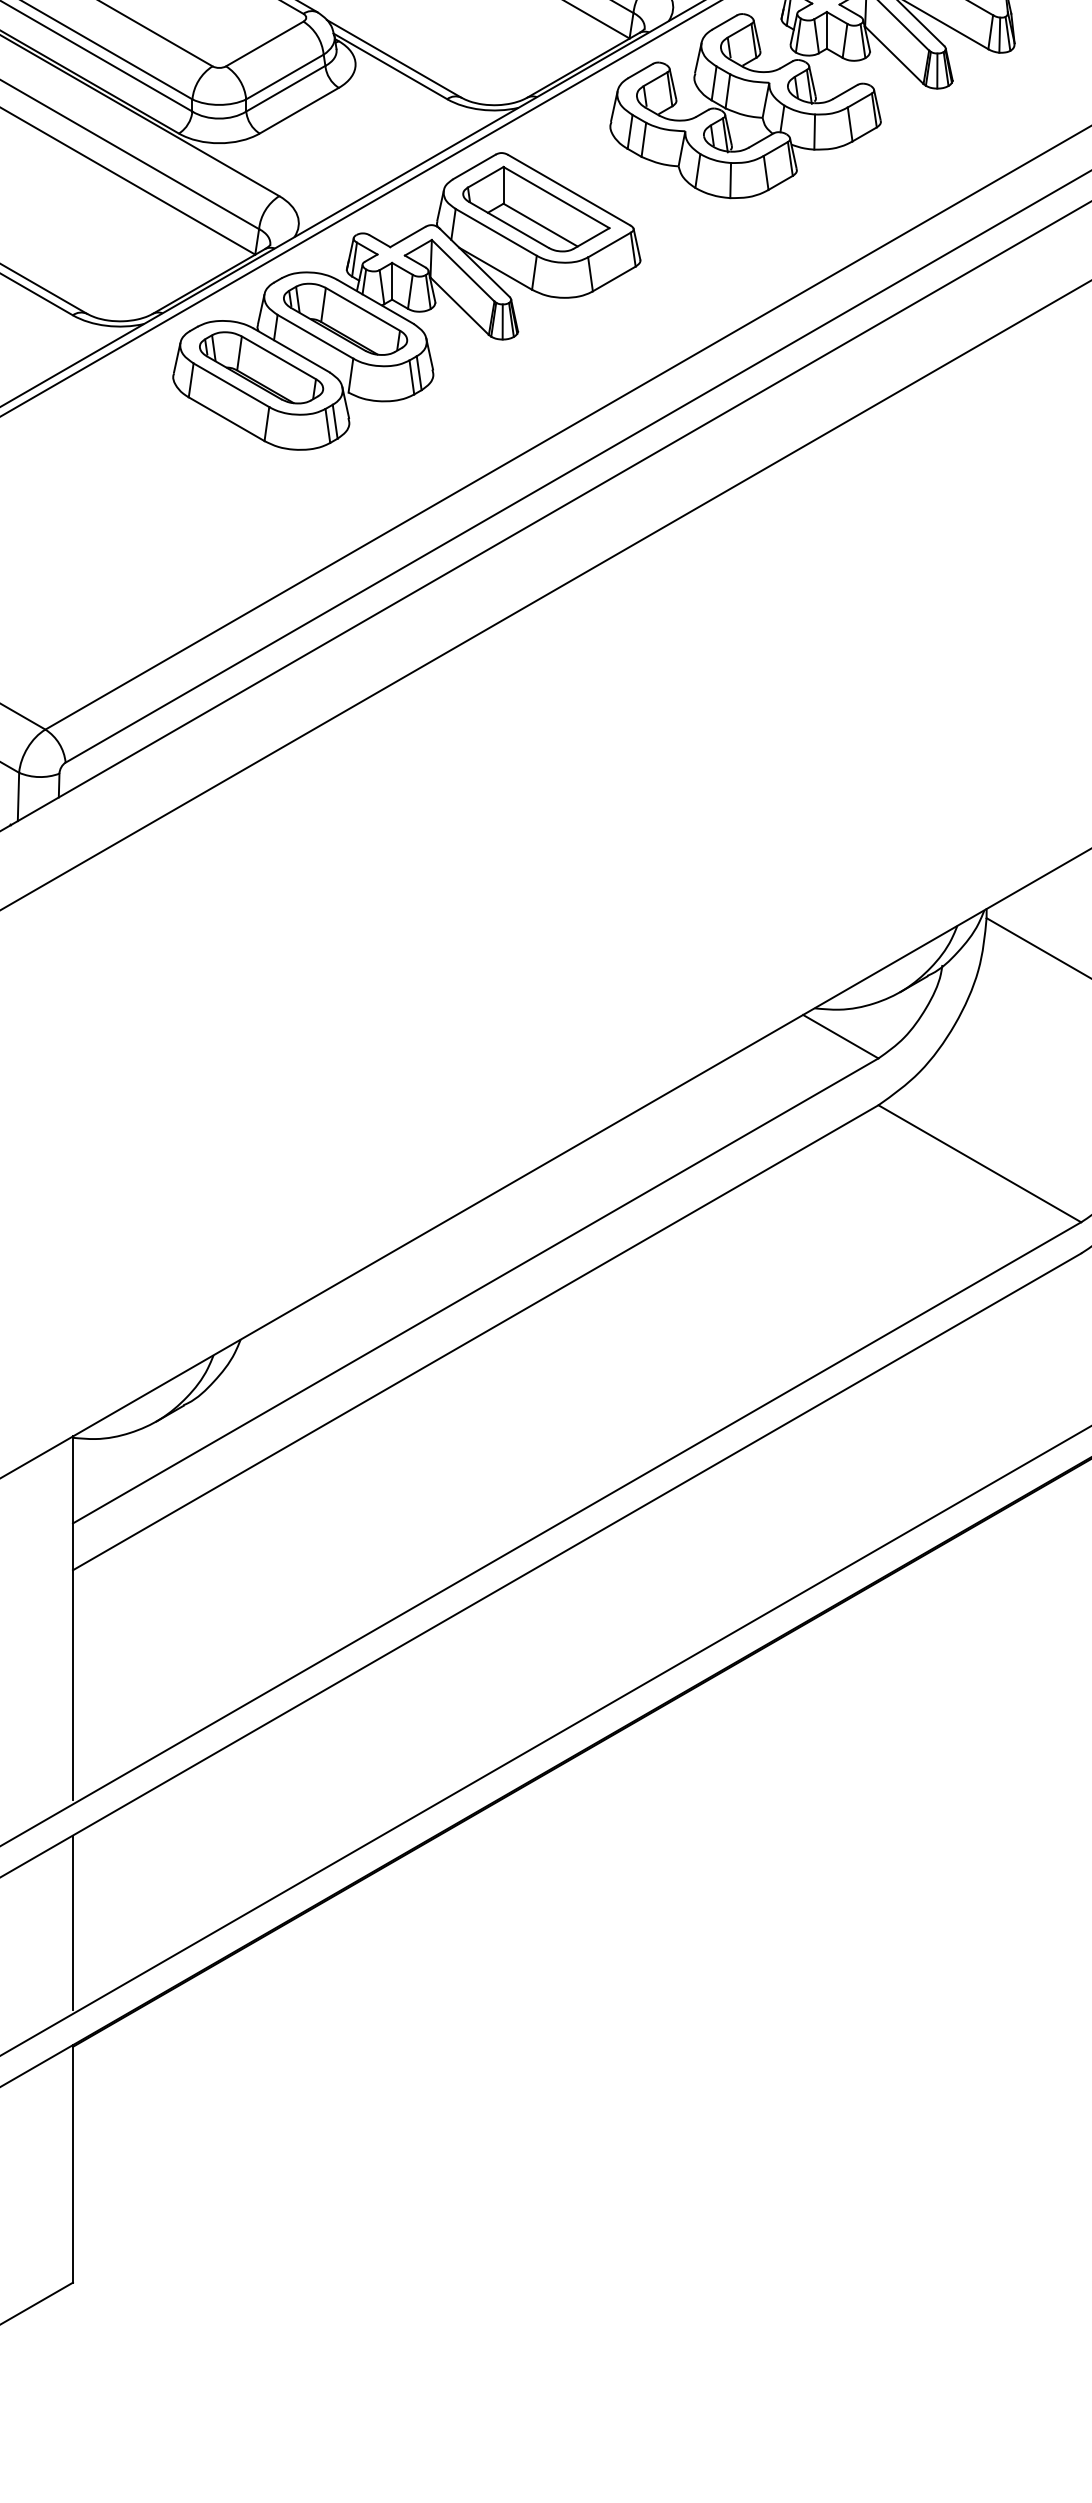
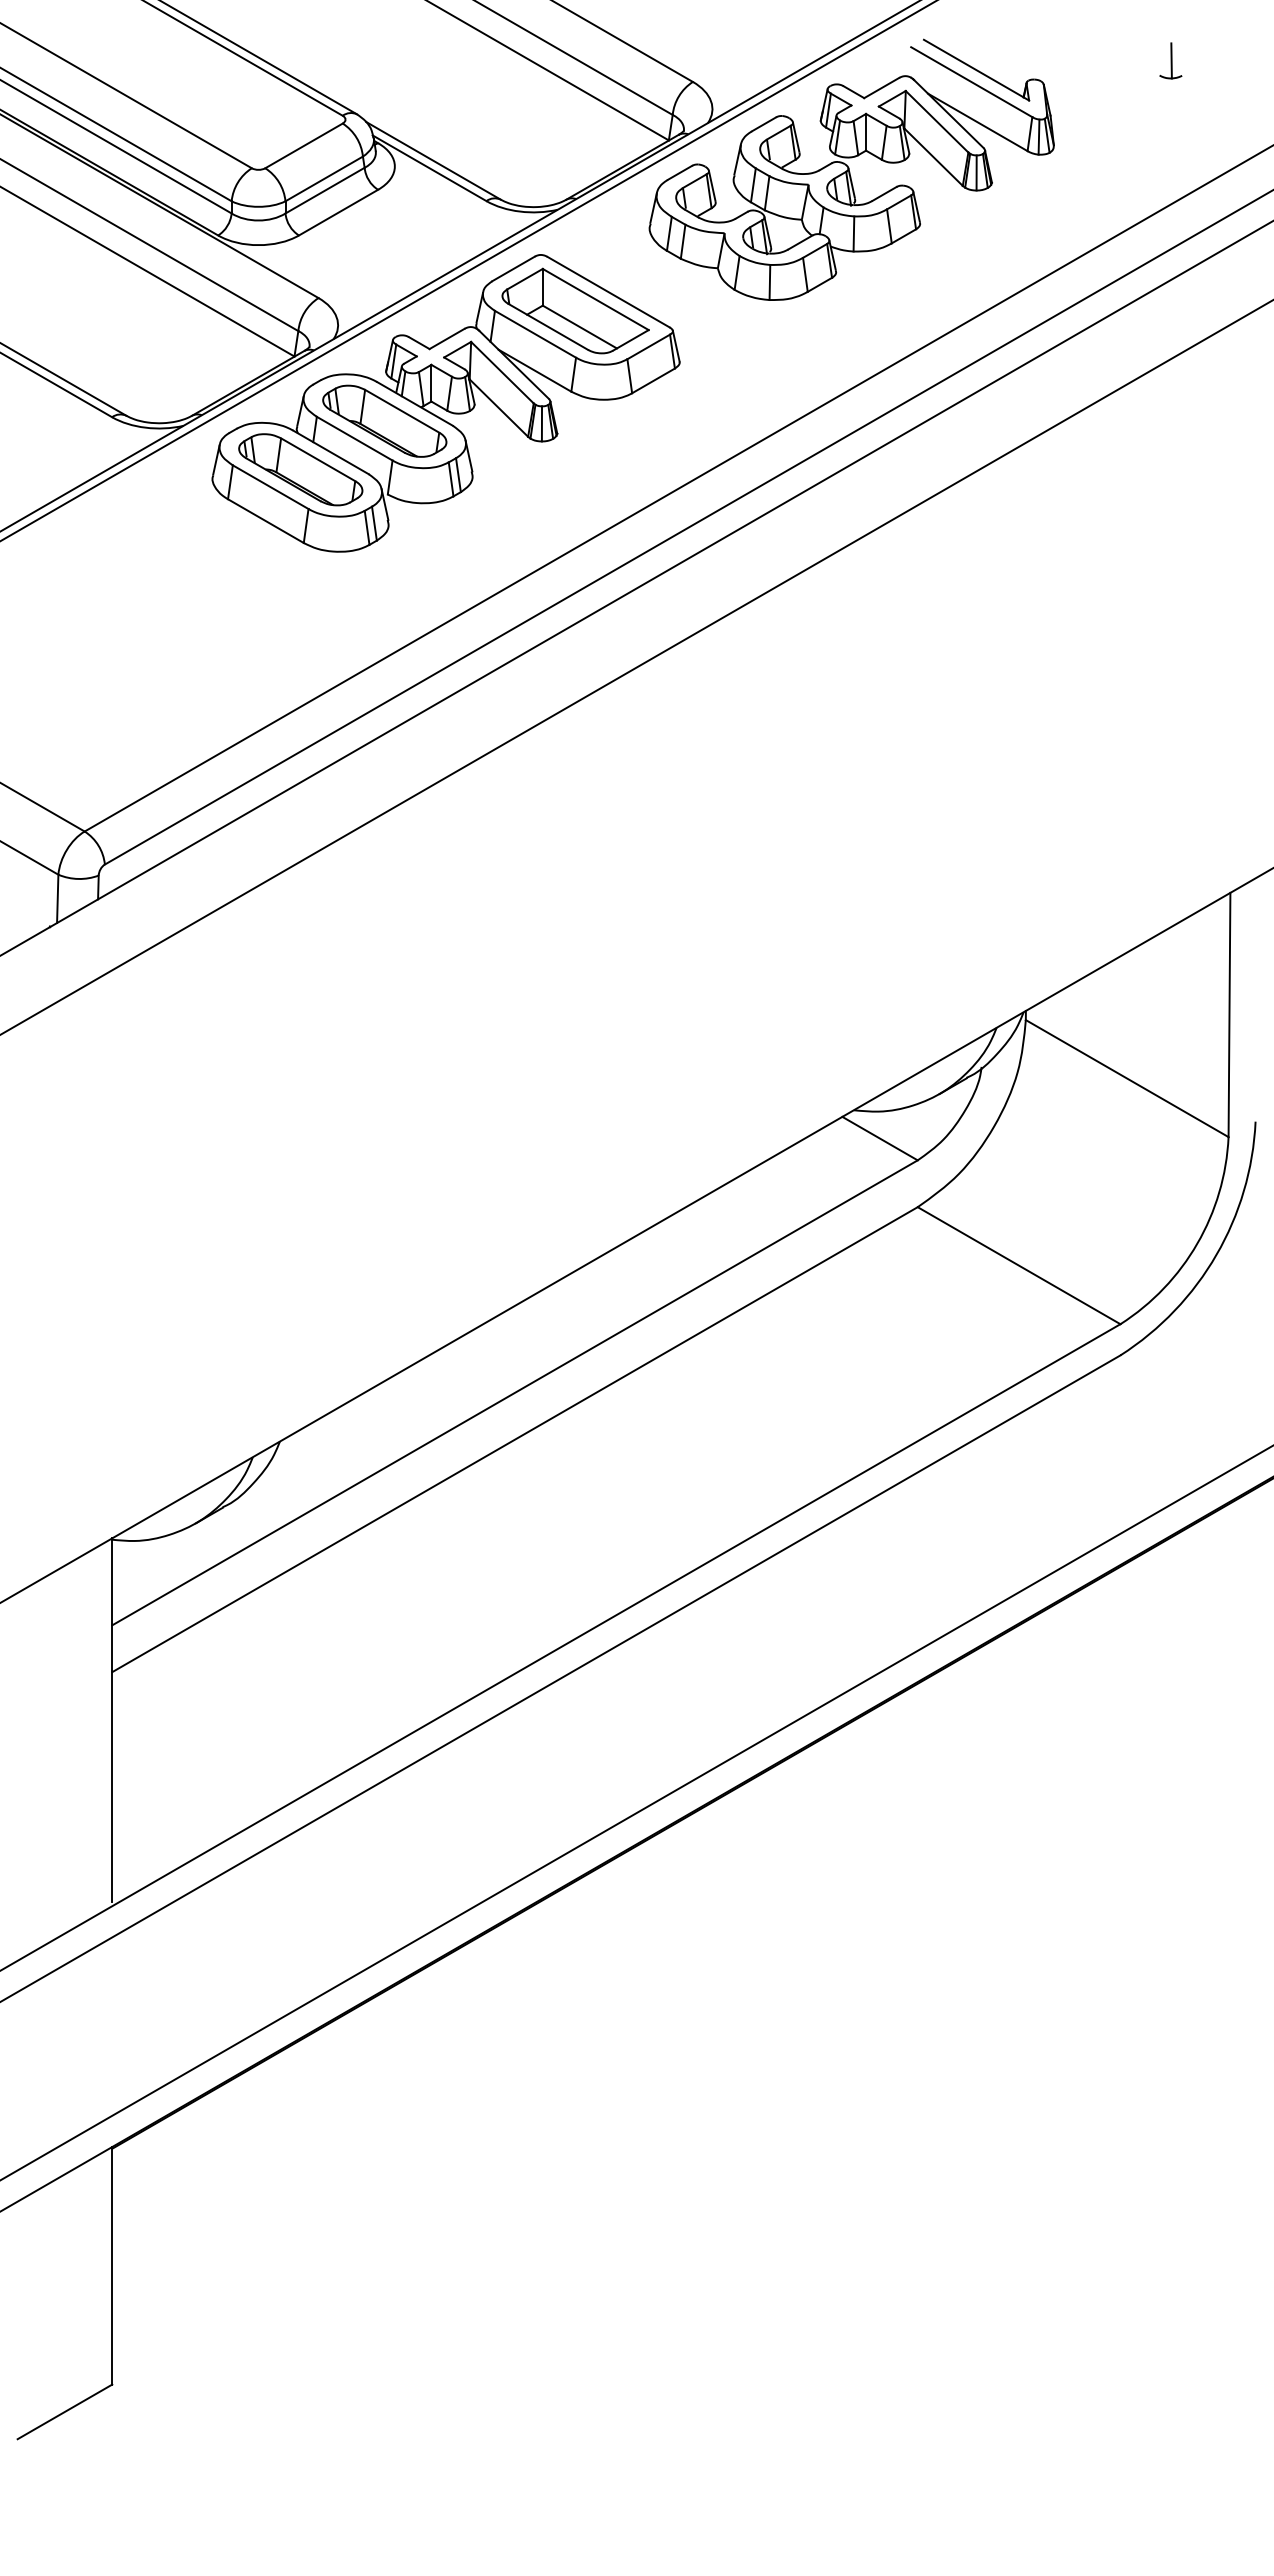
line: (73, 1922) -> (112, 2024), removed

